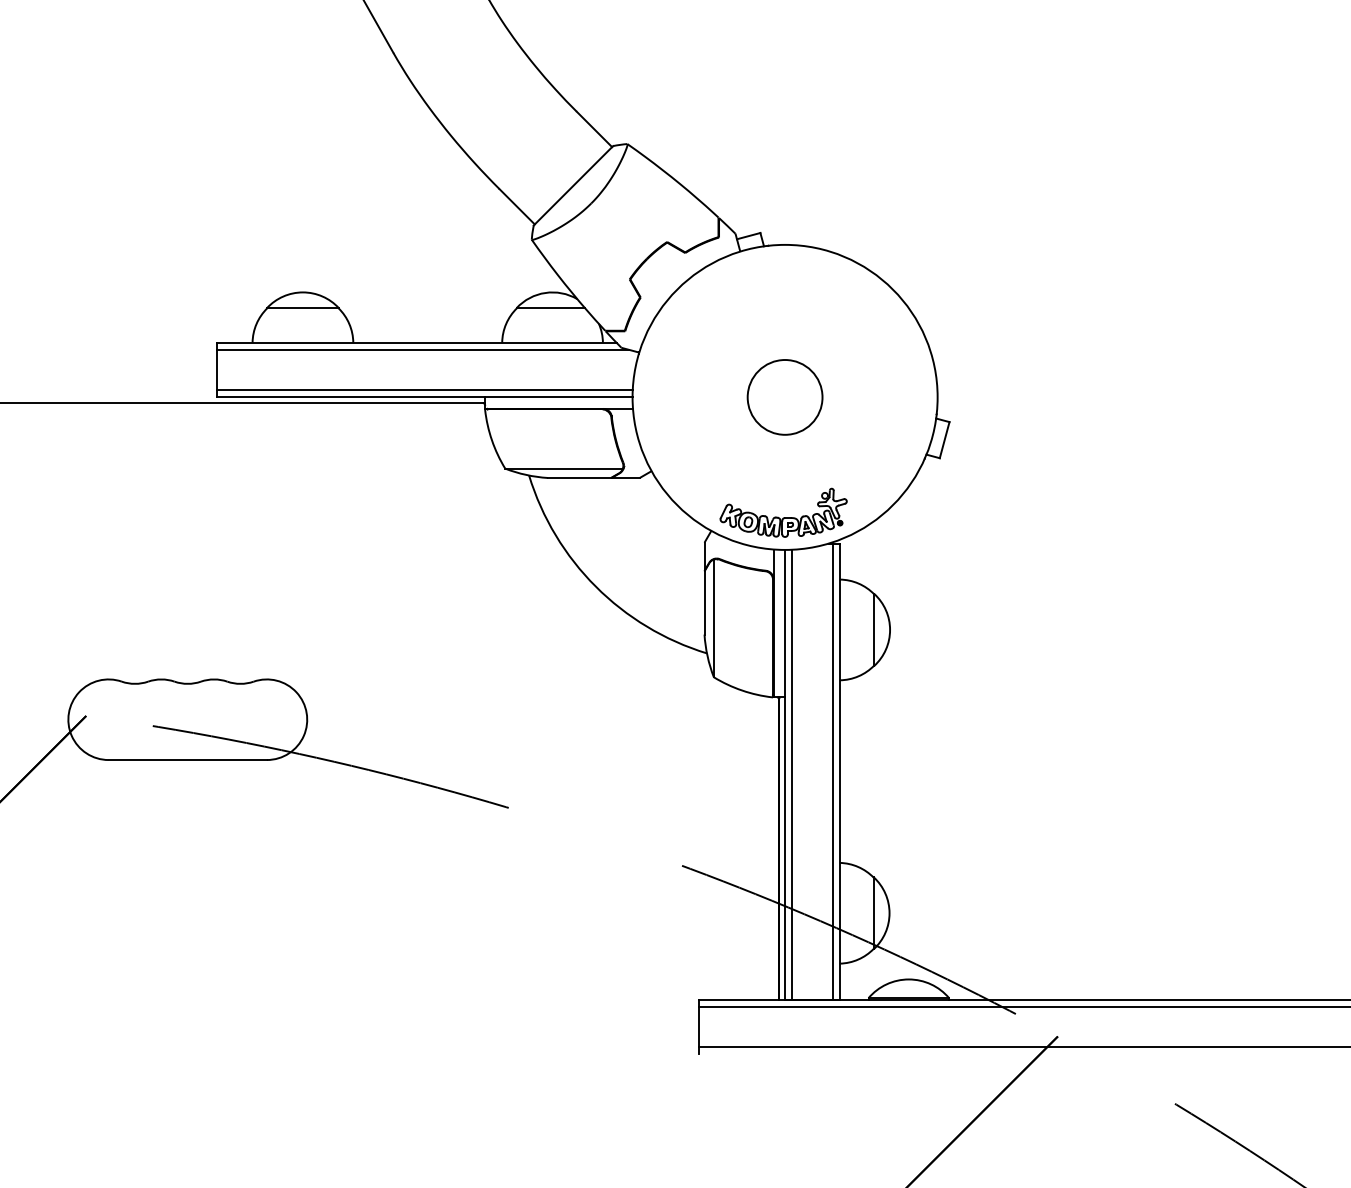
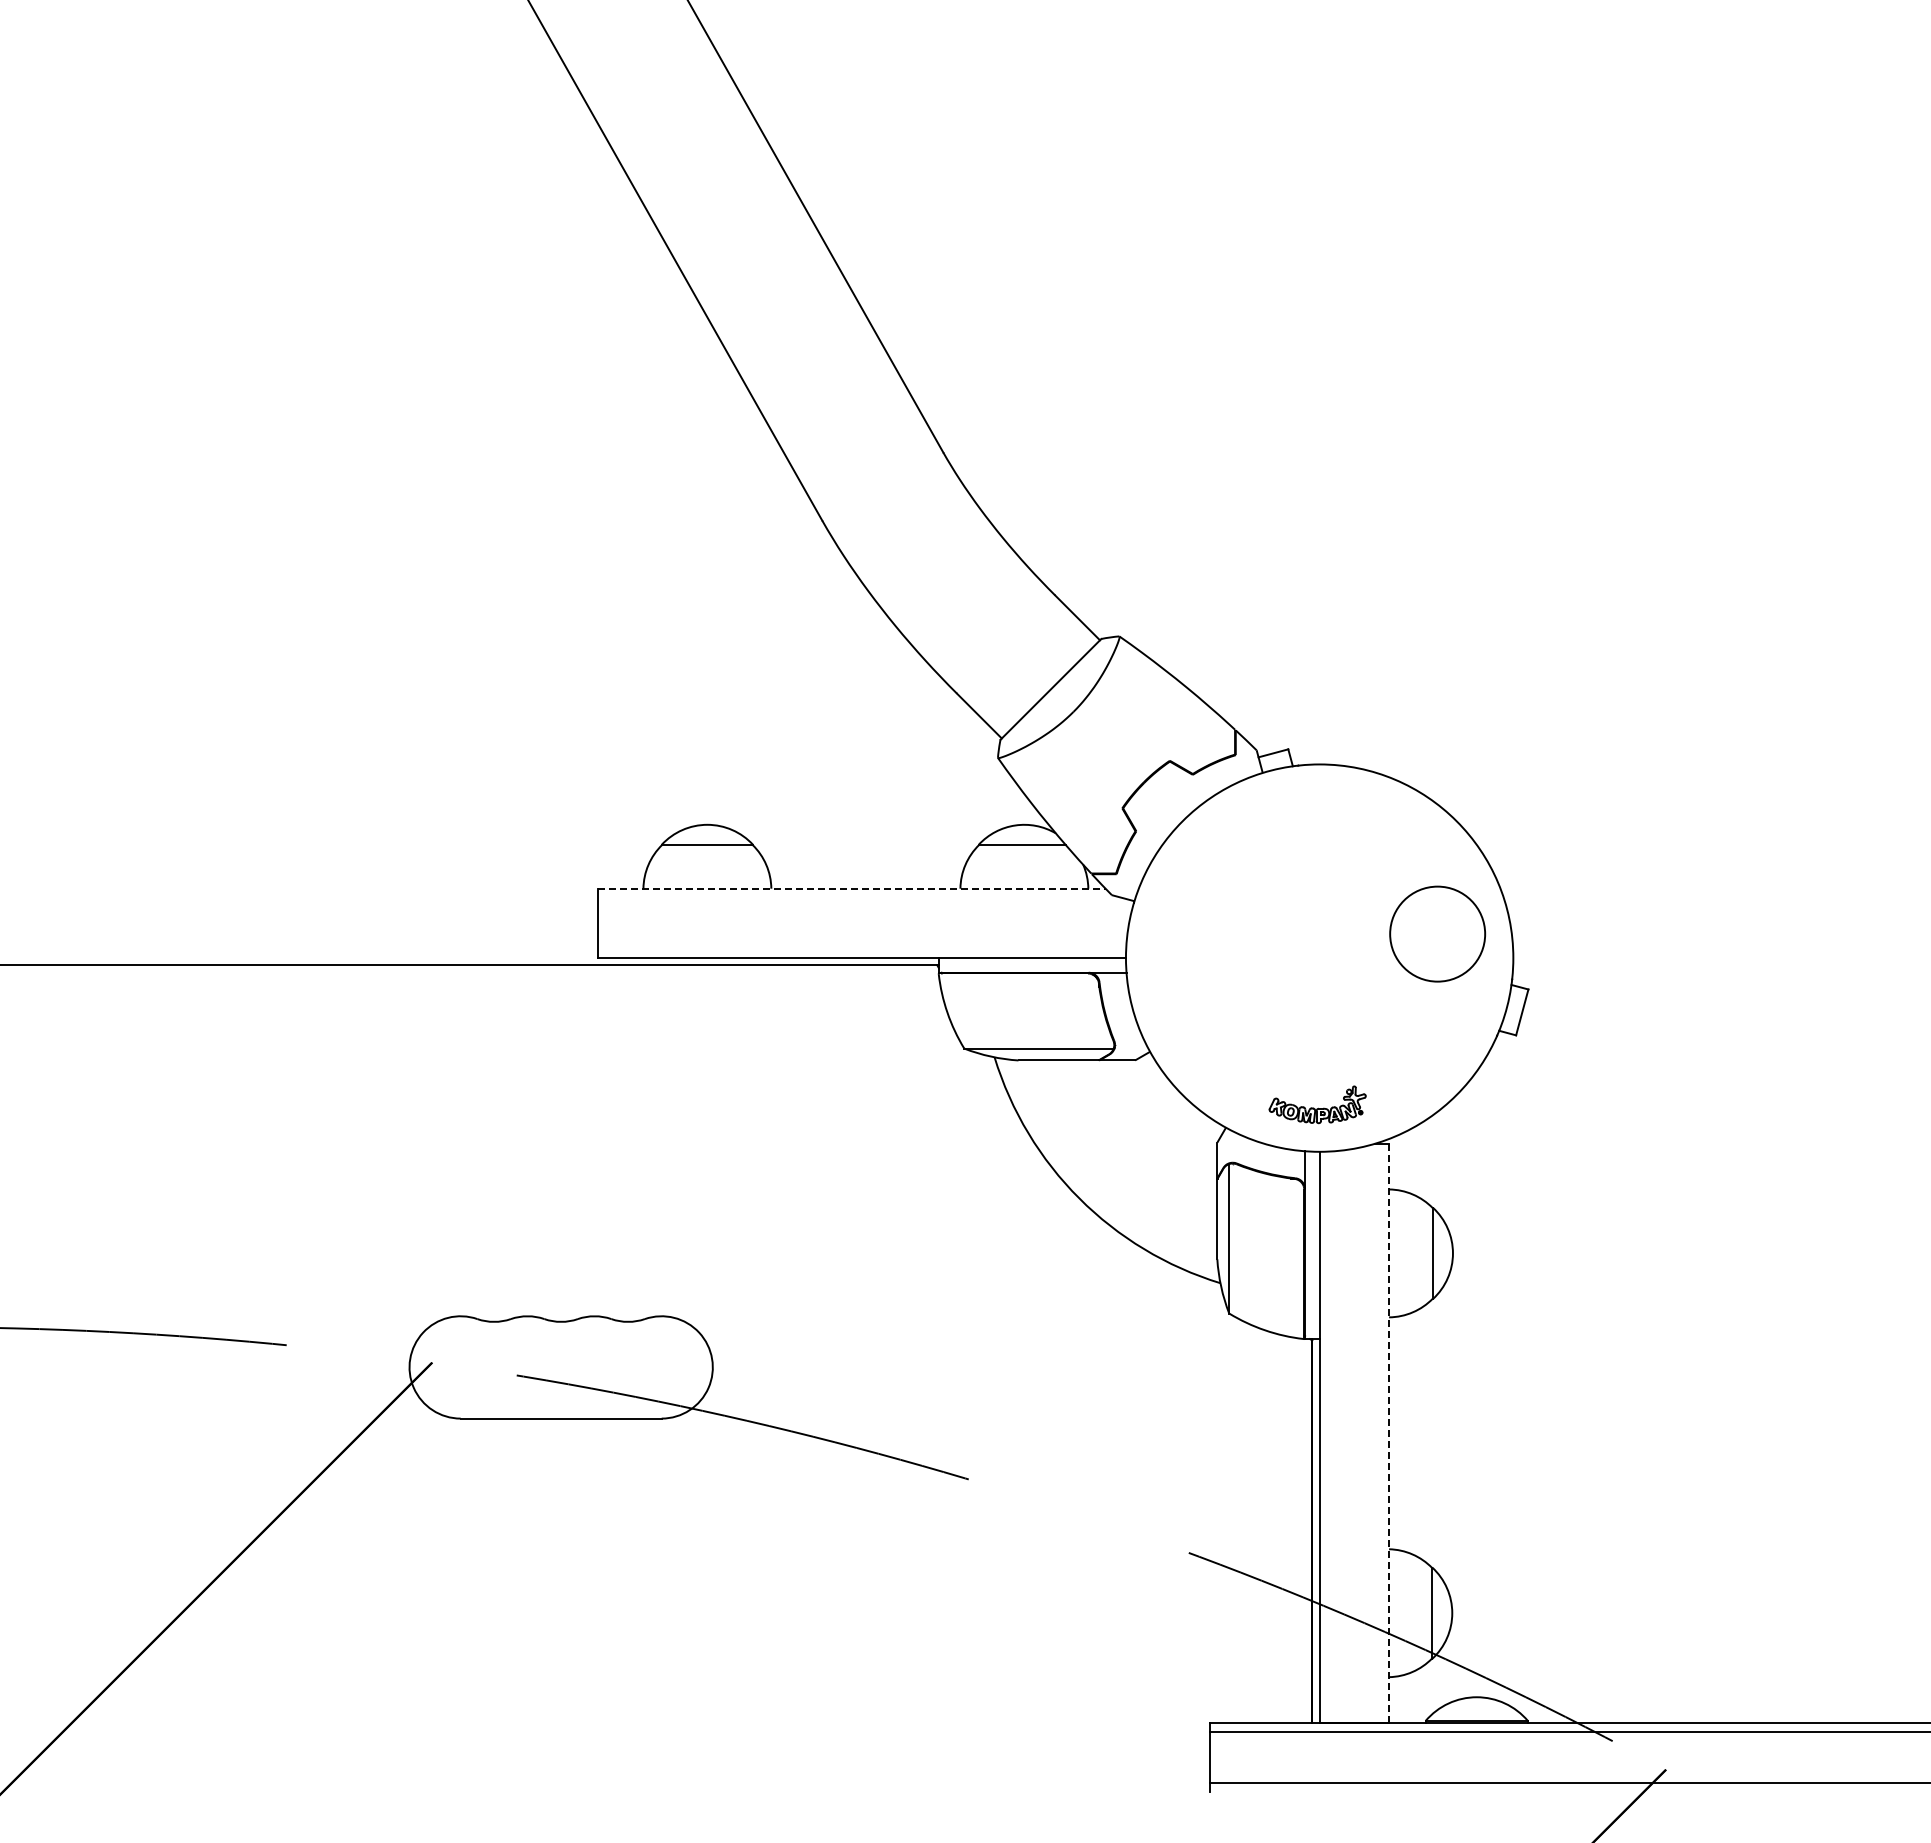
line: (416, 342) -> (851, 888), solid -> dashed
line: (422, 349) -> (859, 897), removed
line: (424, 390) -> (861, 949), removed
circle: (784, 396) -> (1437, 933), moved
part: (783, 512) -> (1317, 1104), size x0.6
line: (832, 770) -> (1379, 1432), removed
line: (840, 771) -> (1389, 1433), solid -> dashed
line: (792, 774) -> (1328, 1436), removed

